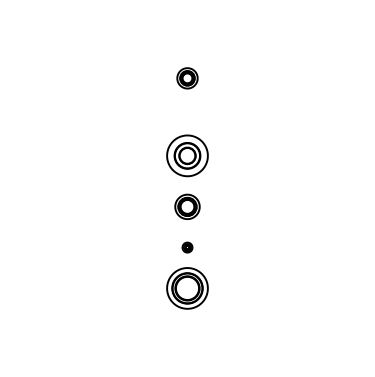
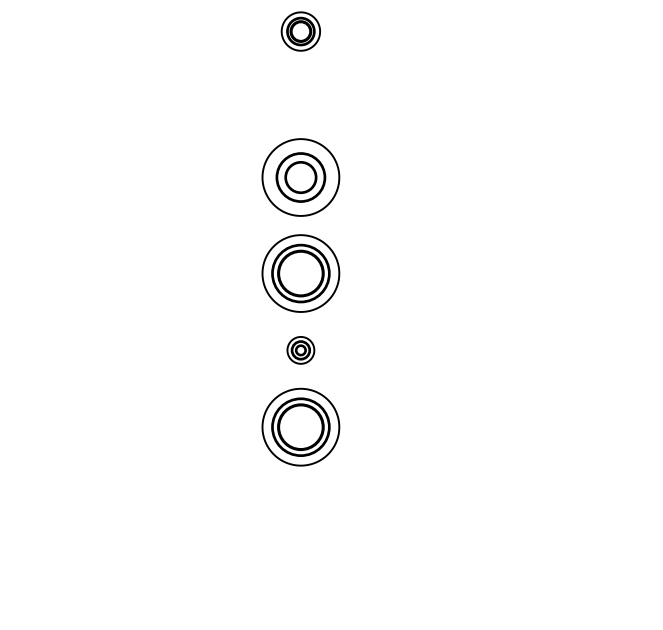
part: (187, 206) -> (300, 272), size x1.67
part: (187, 247) -> (300, 350), size x1.43

